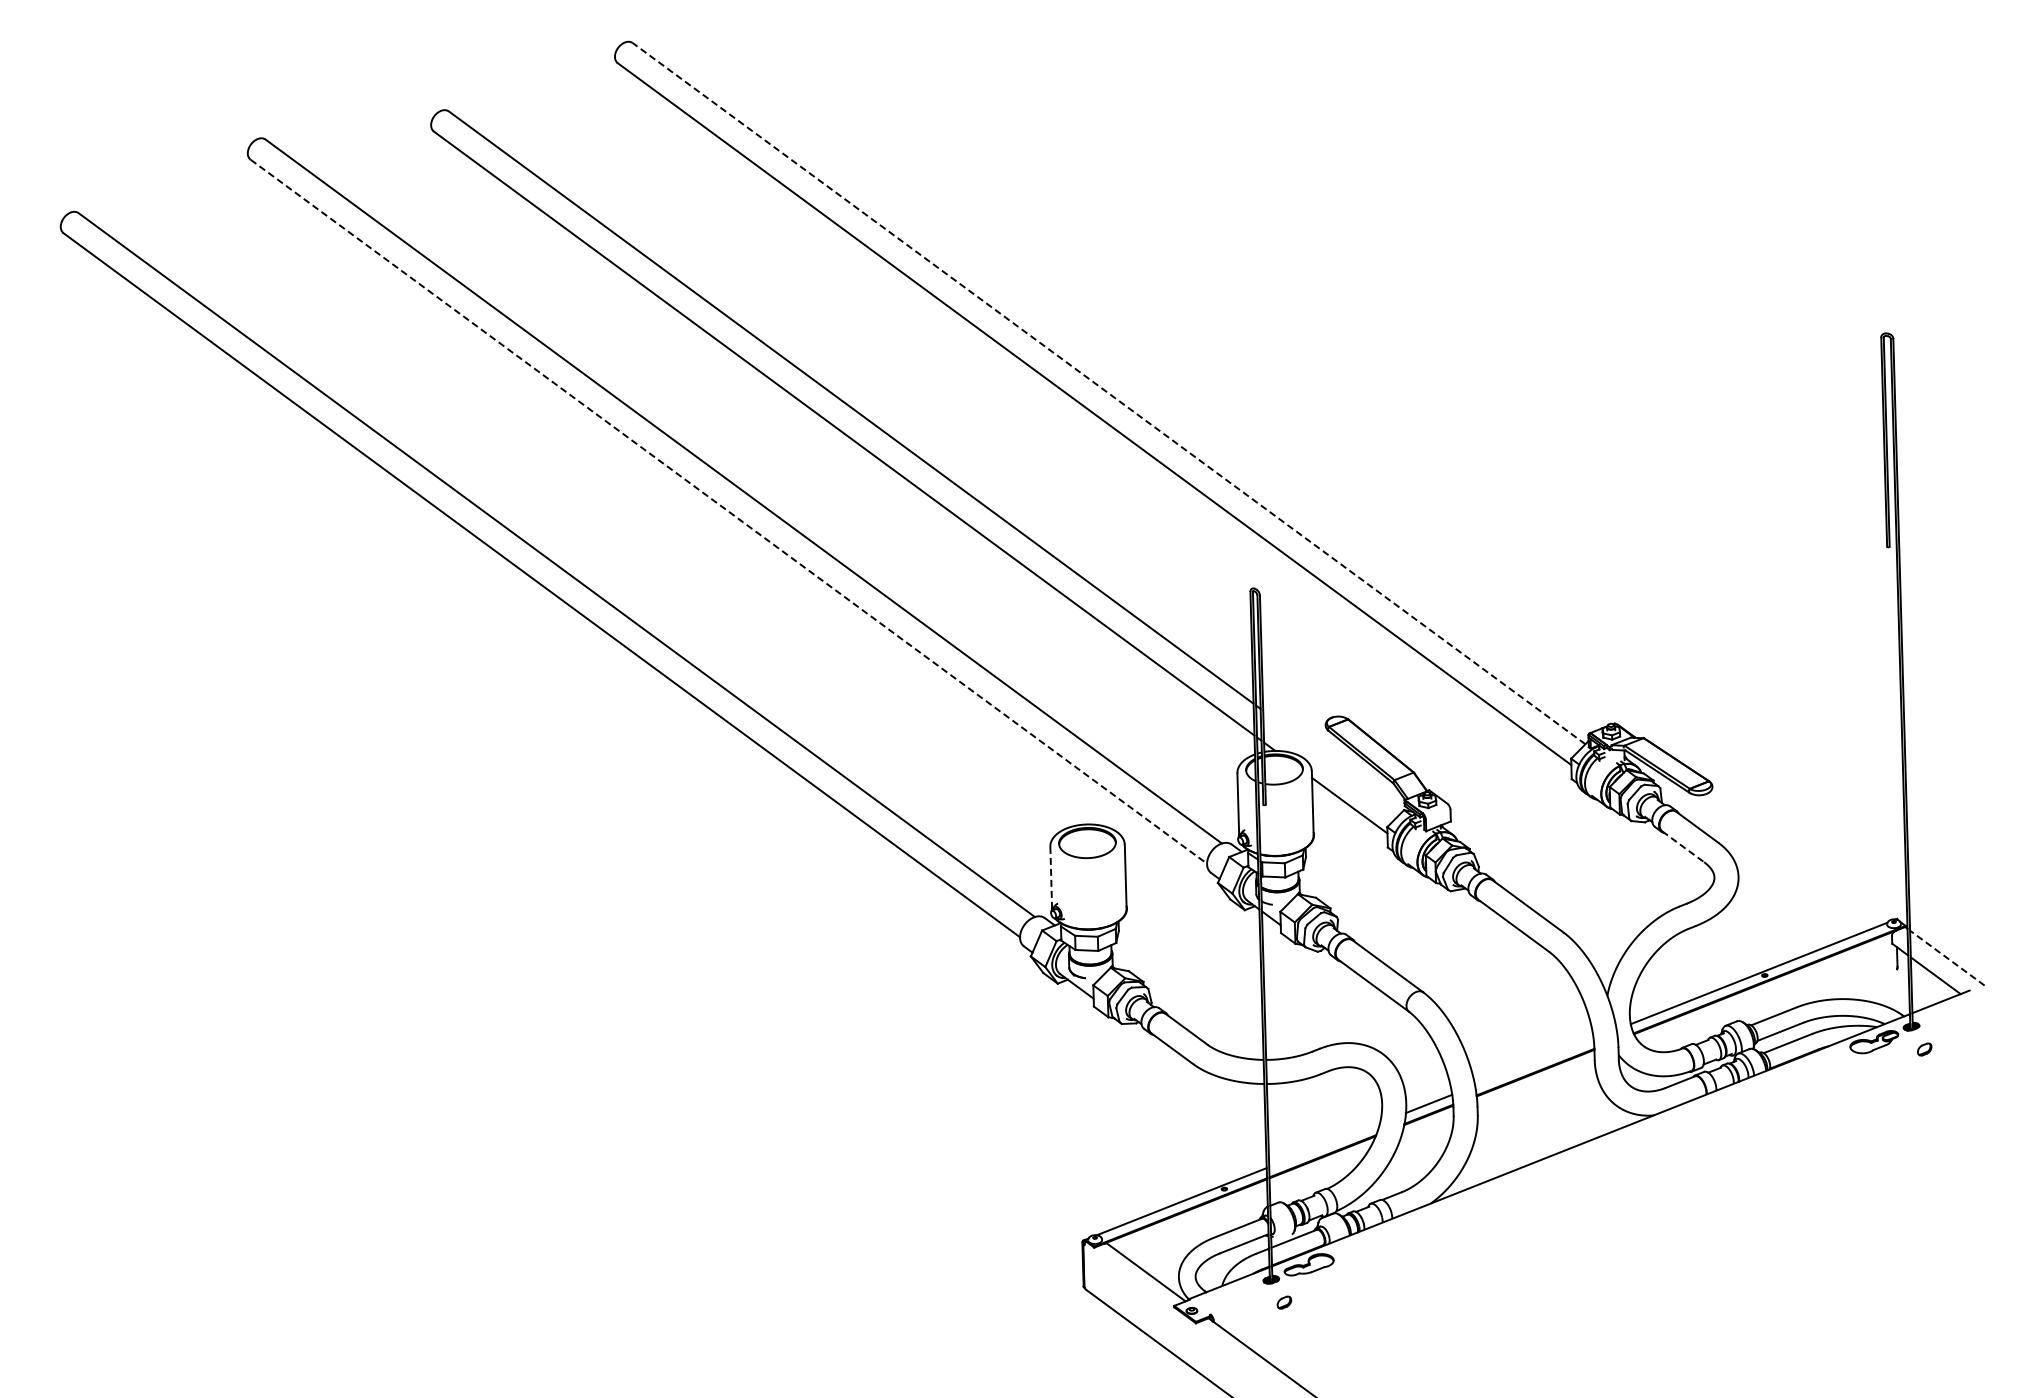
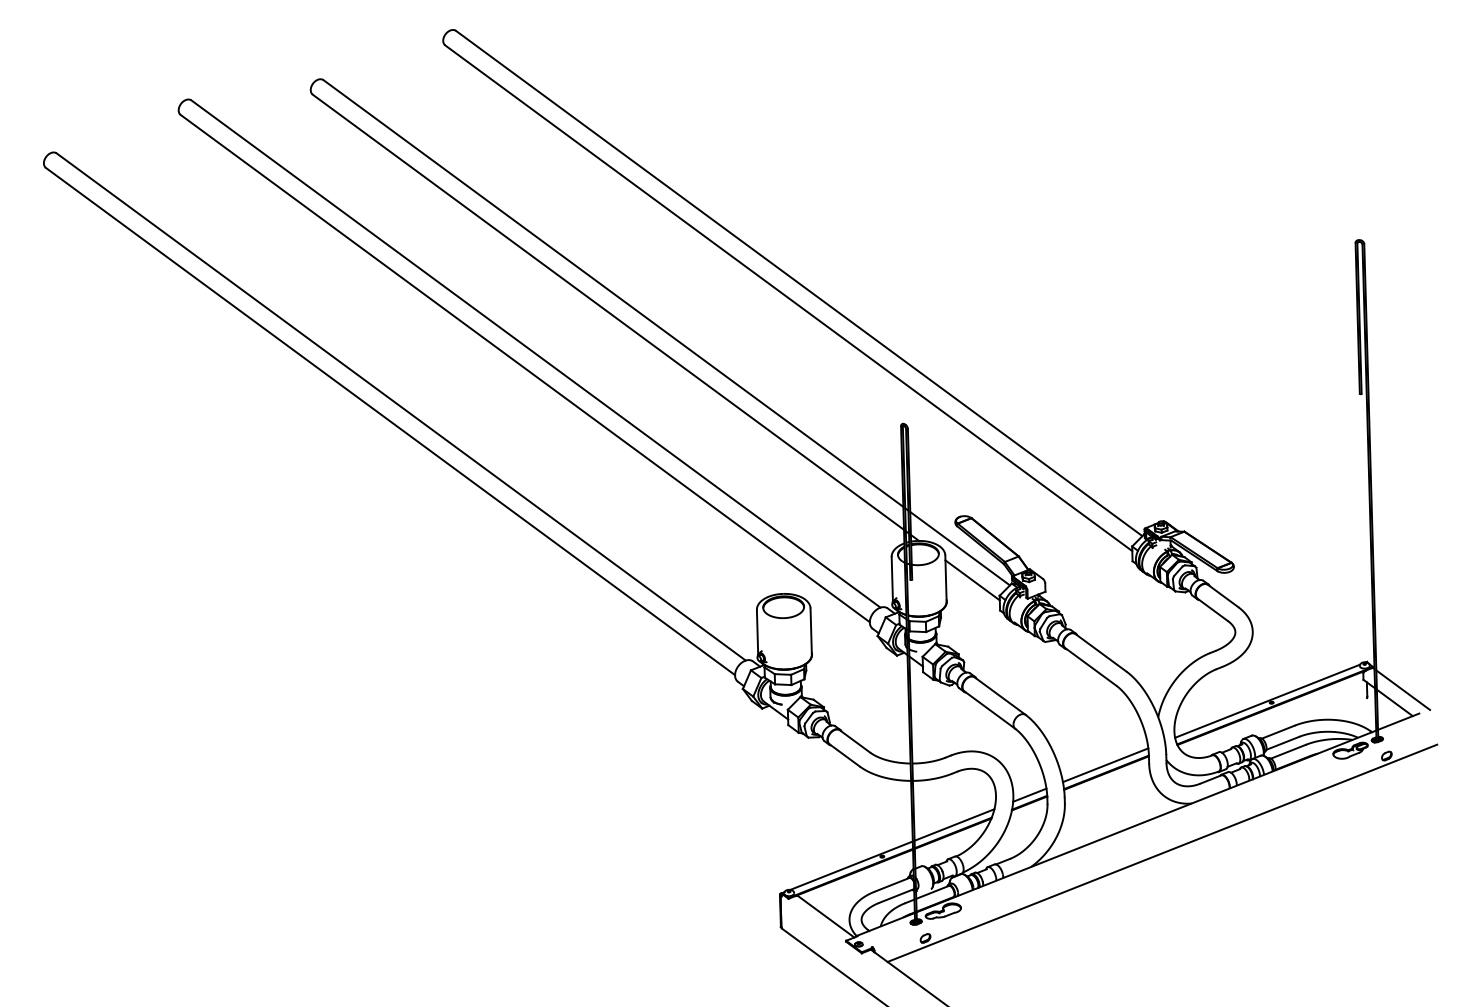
line: (1109, 393) -> (799, 283), dashed -> solid
line: (728, 511) -> (525, 368), dashed -> solid
line: (1332, 761) -> (960, 548), added
line: (1683, 846) -> (1213, 609), dashed -> solid
line: (1051, 878) -> (757, 632), dashed -> solid
line: (1946, 957) -> (1402, 689), dashed -> solid
line: (1534, 1061) -> (1105, 764), added
line: (1324, 1145) -> (954, 825), added
line: (1612, 1184) -> (1161, 853), added

